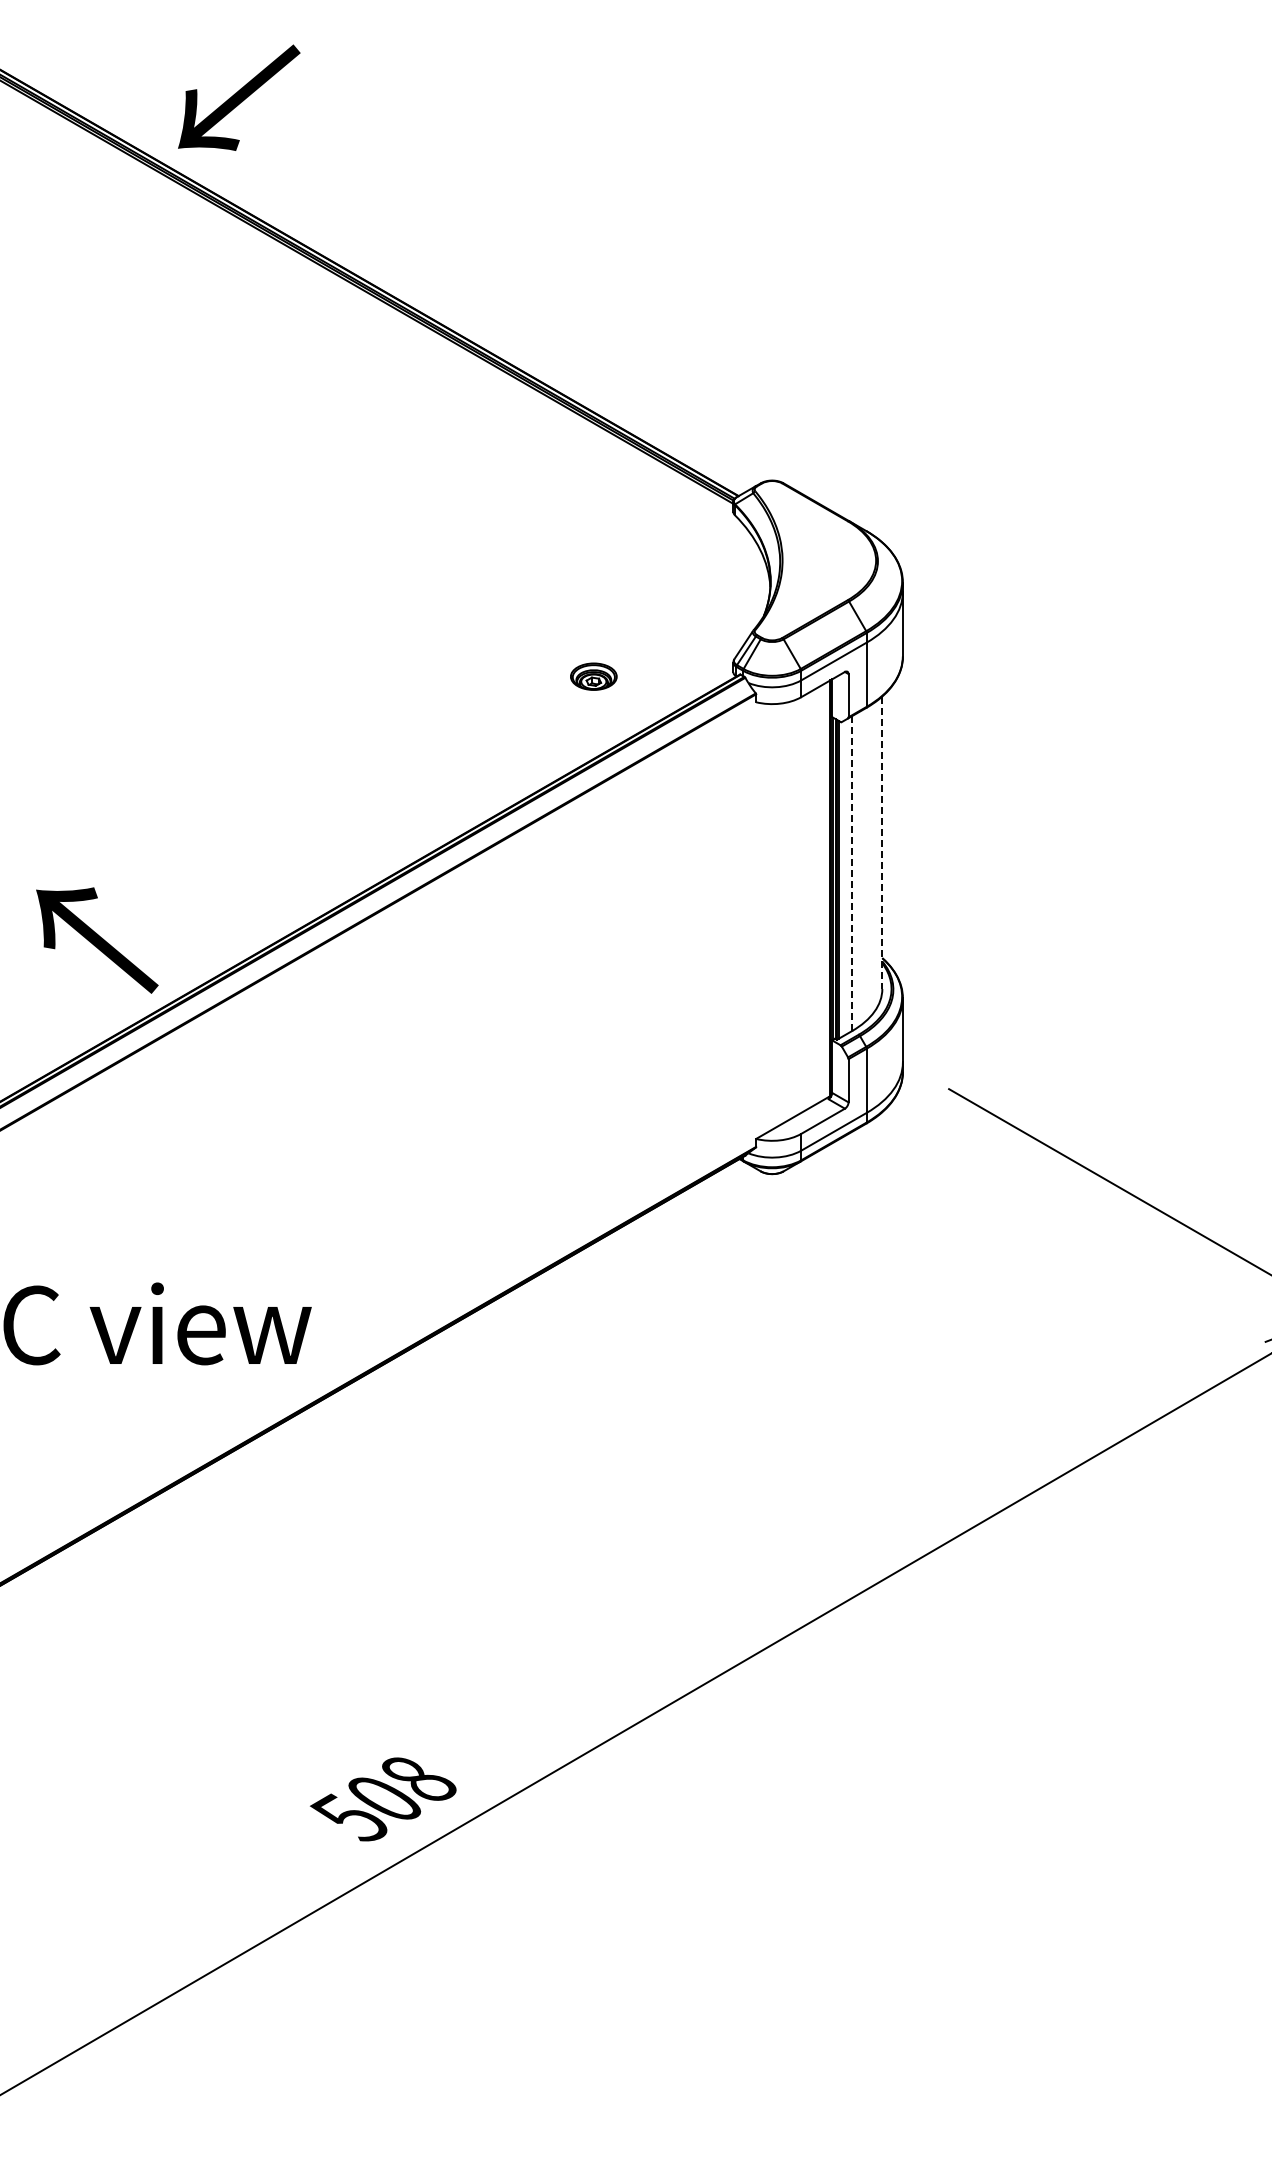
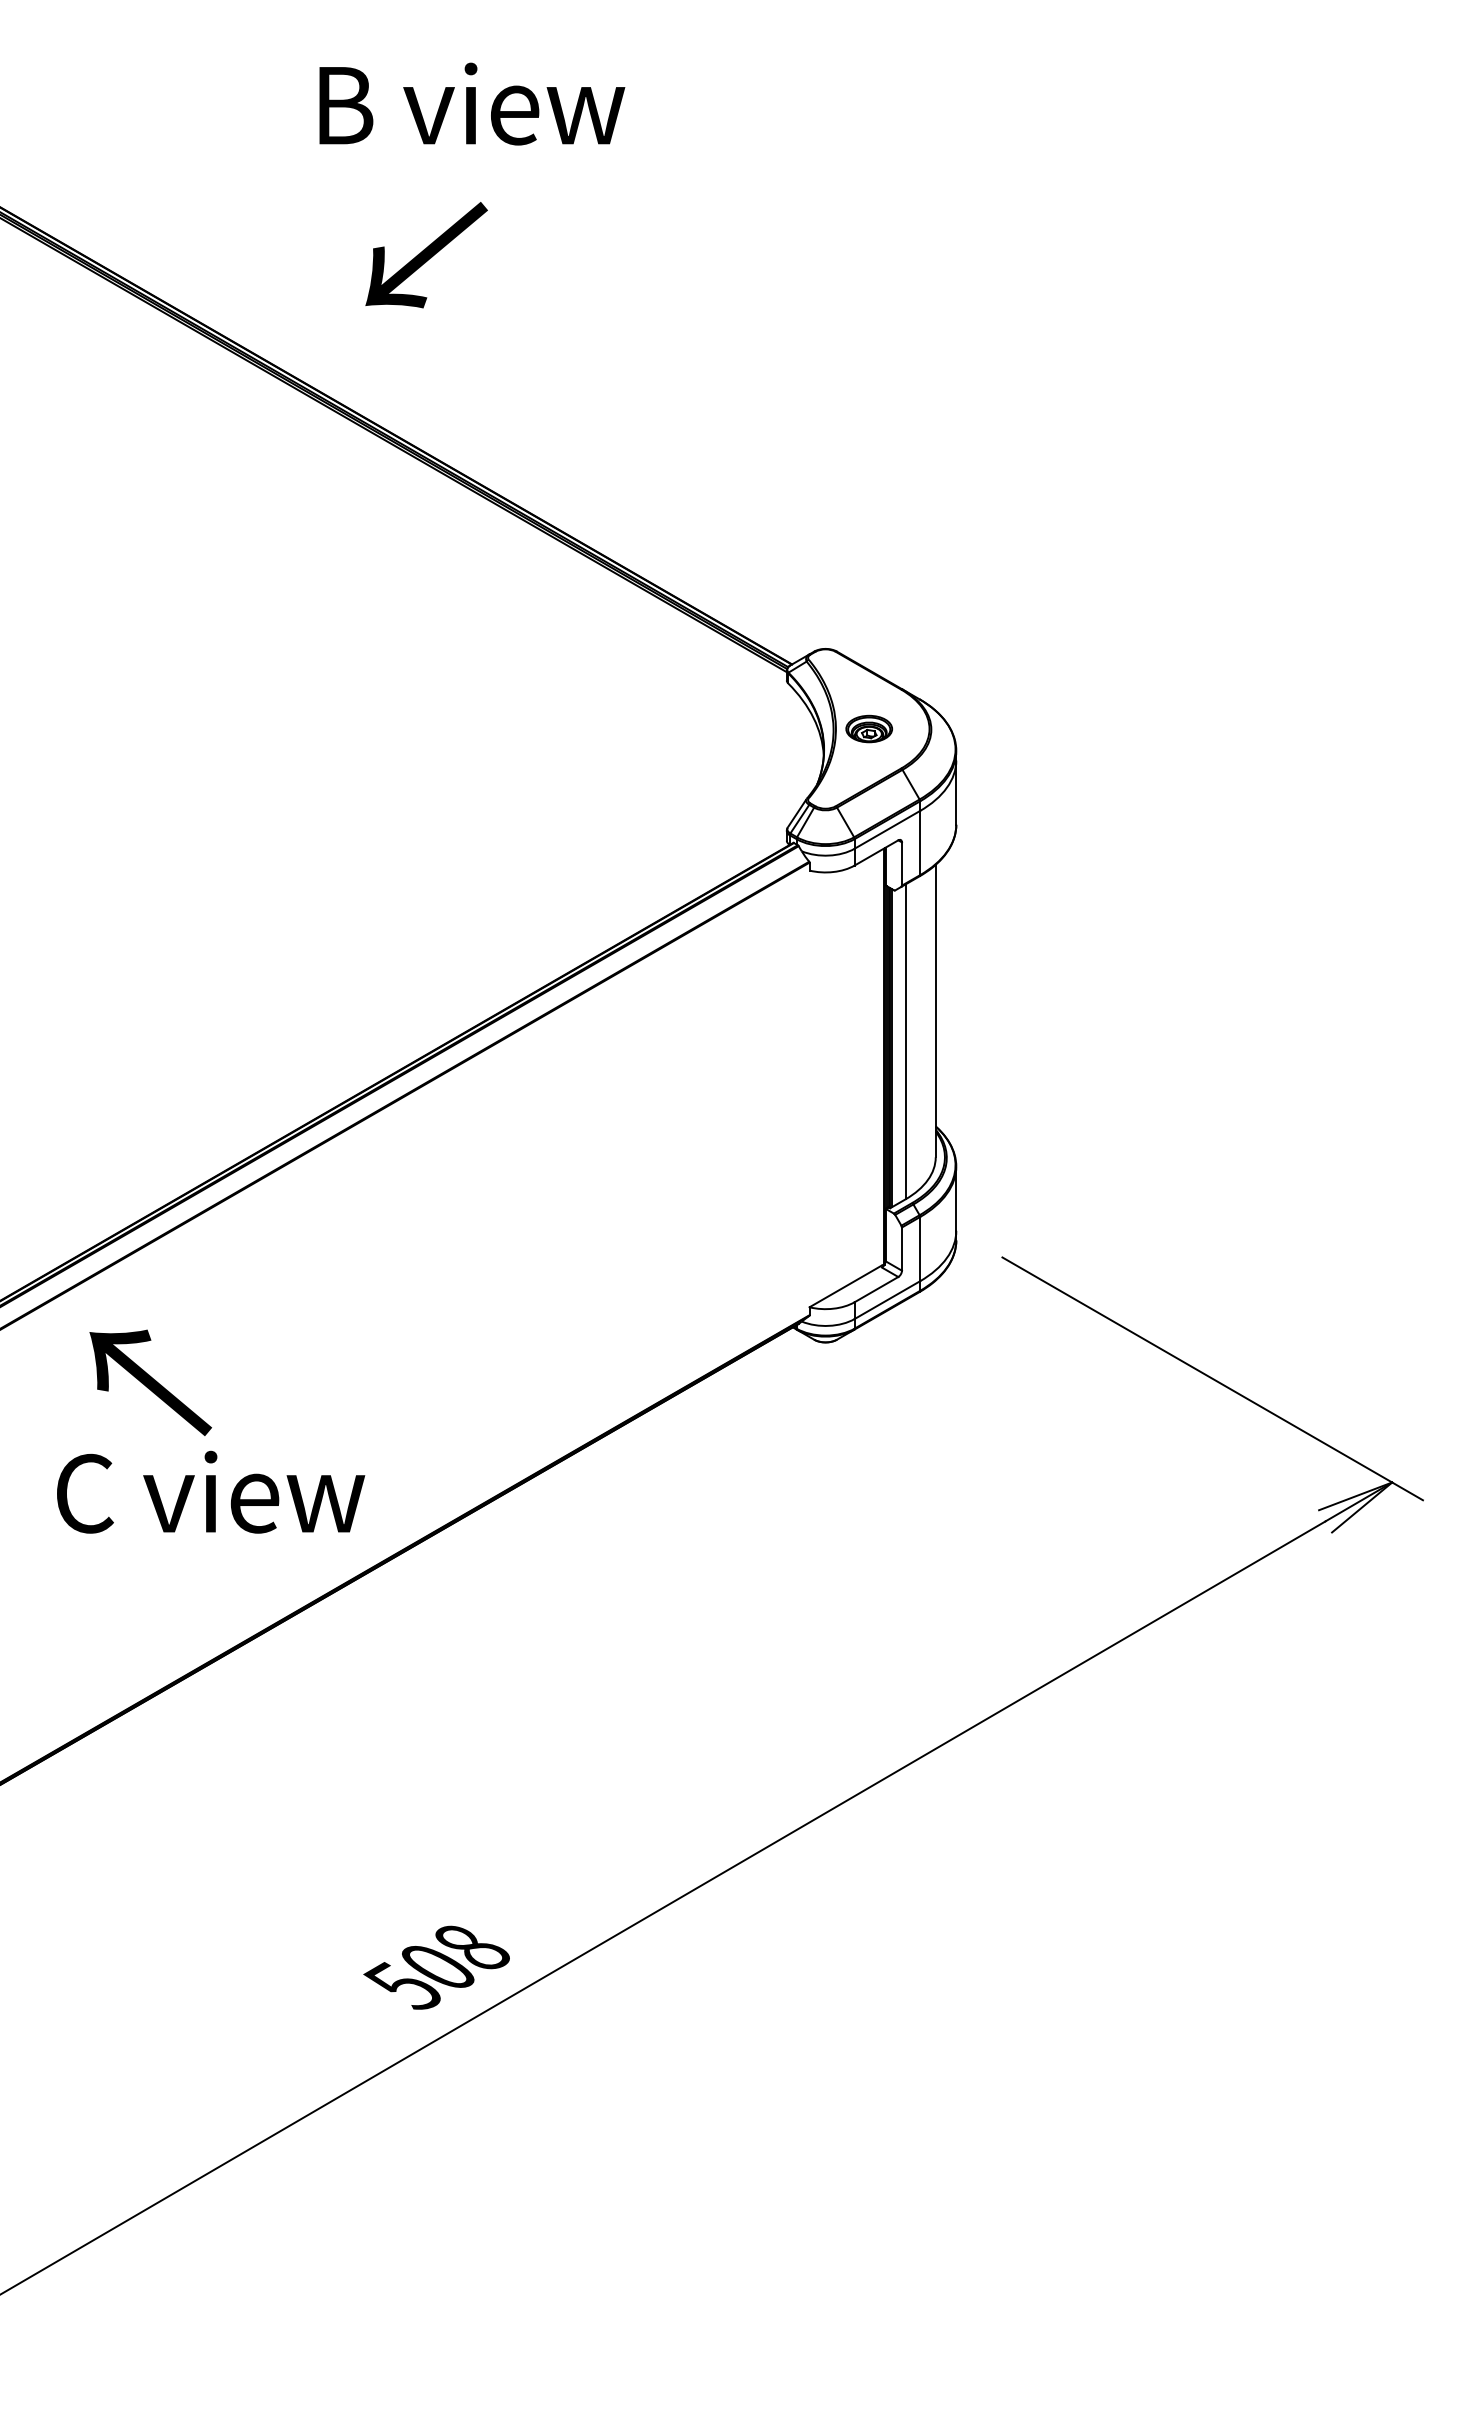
text: (239, 98) -> (426, 255), moved
part: (593, 676) -> (868, 728), moved
line: (882, 843) -> (935, 1011), dashed -> solid
line: (852, 874) -> (905, 1042), dashed -> solid
text: (97, 940) -> (150, 1382), moved

